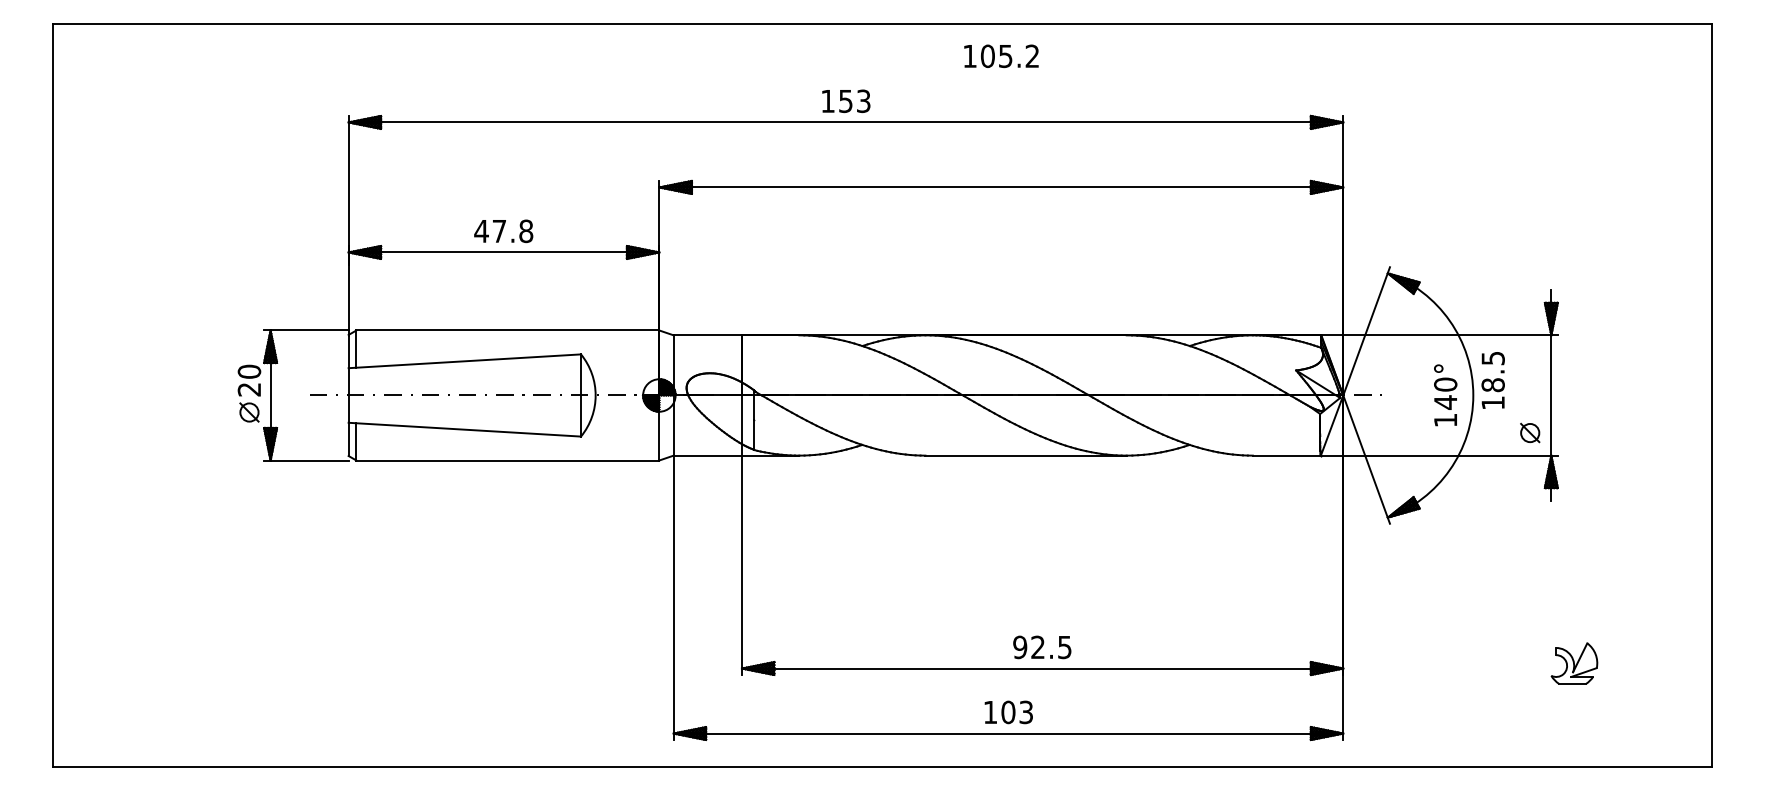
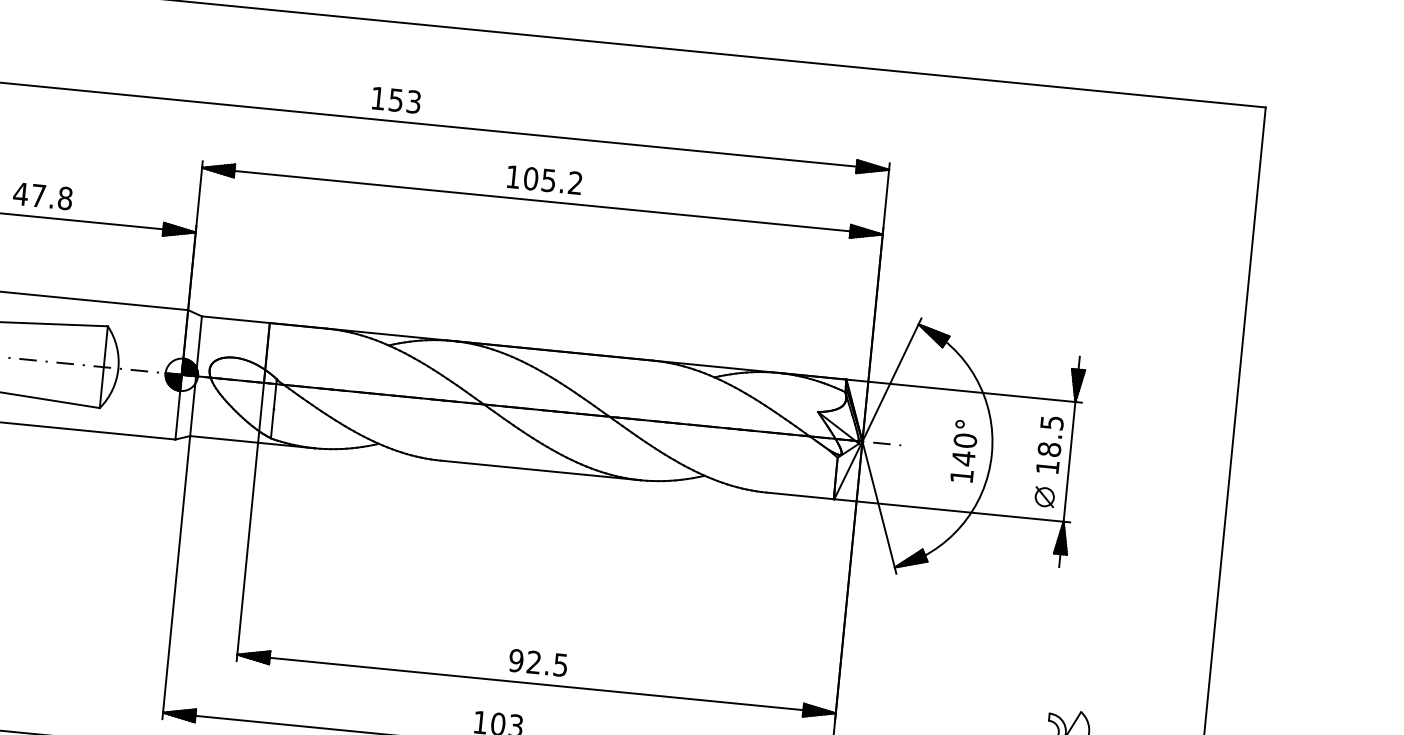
text: (1001, 56) -> (544, 180), moved
text: (1492, 380) -> (1049, 444), moved

